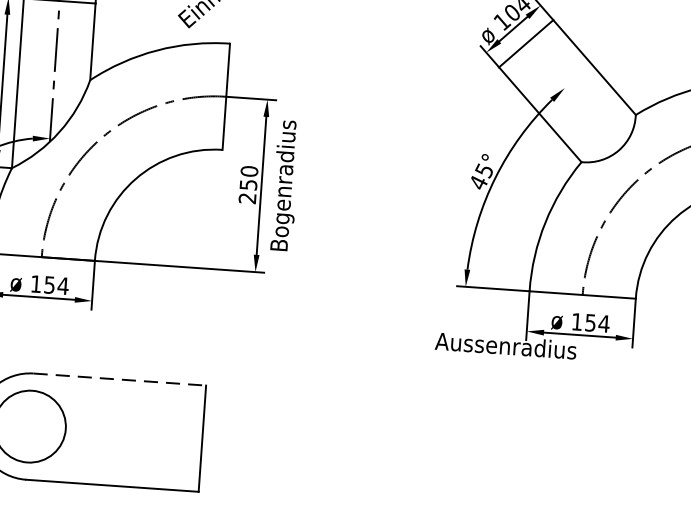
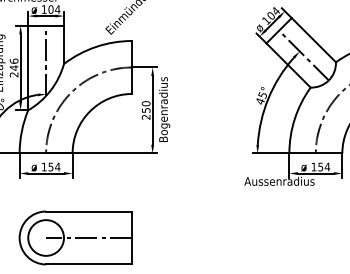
line: (571, 96) -> (303, 55), added
line: (120, 379) -> (89, 211), dashed -> solid
line: (116, 433) -> (89, 238), added

